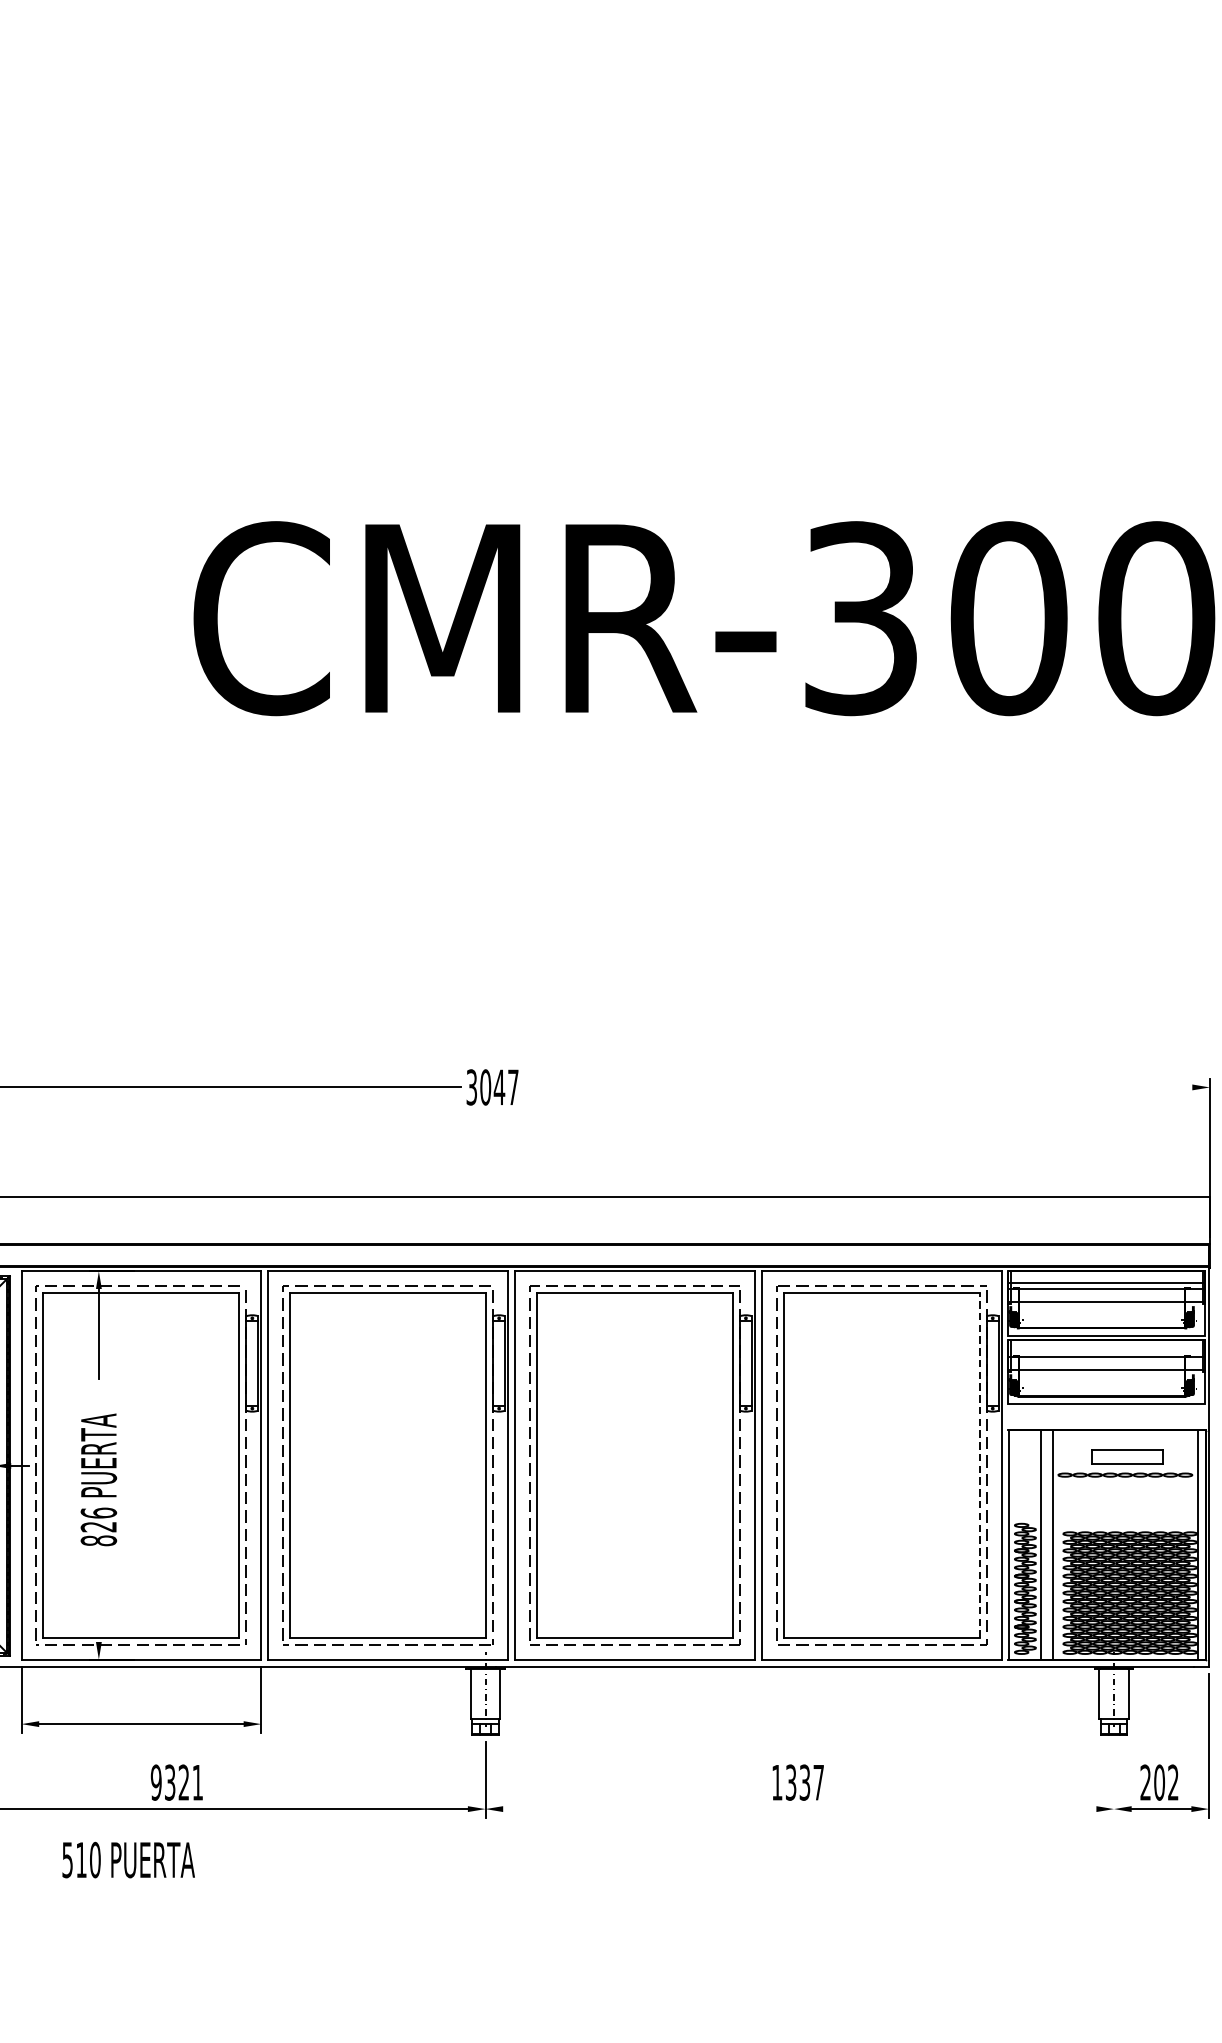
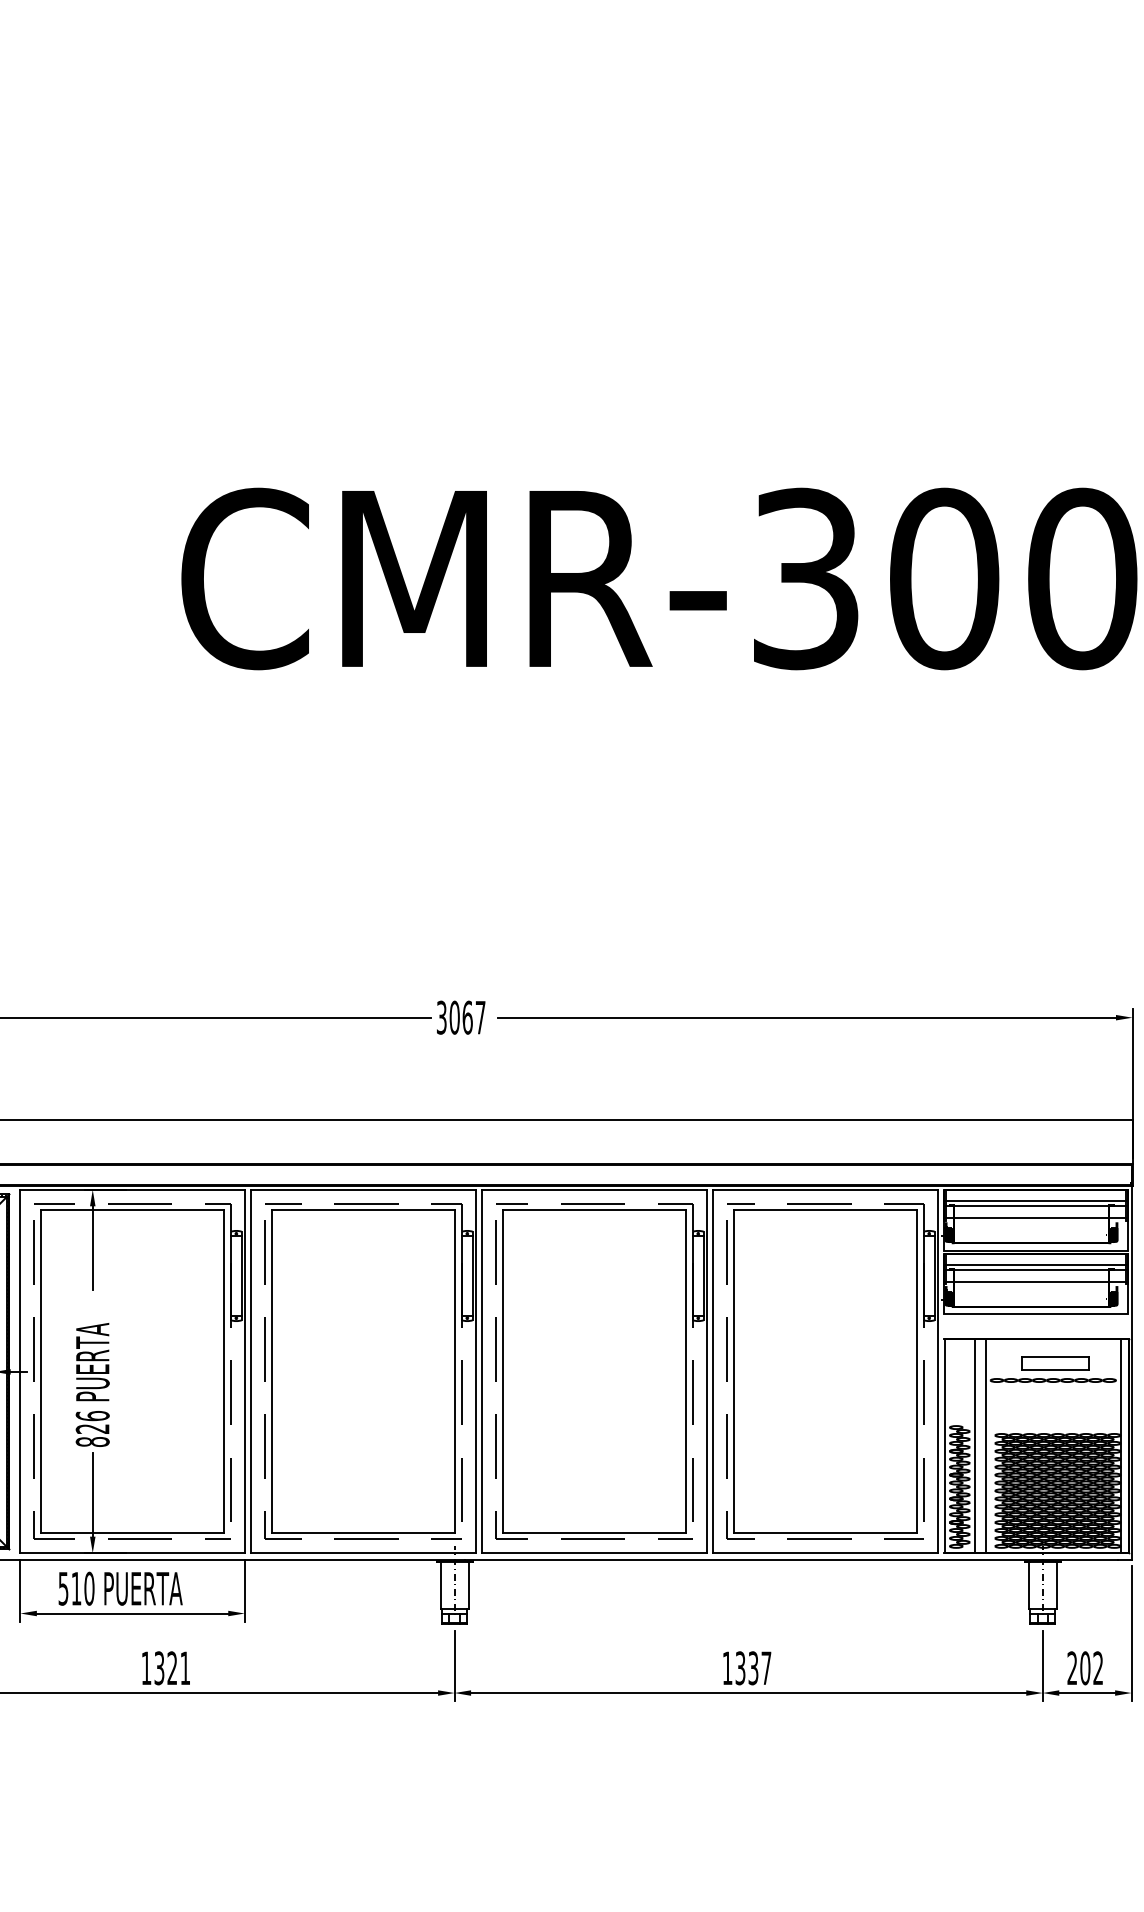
text: (499, 1087) -> (467, 1017), 3047 -> 3067
line: (861, 1087) -> (806, 1017), added
line: (1106, 1351) -> (1035, 1264), added
line: (980, 1465) -> (917, 1371), dashed -> solid
line: (98, 1596) -> (92, 1494), added
line: (1113, 1779) -> (1042, 1665), added
text: (156, 1782) -> (146, 1668), 9321 -> 1321
line: (799, 1809) -> (748, 1693), added
text: (128, 1859) -> (120, 1588), moved

